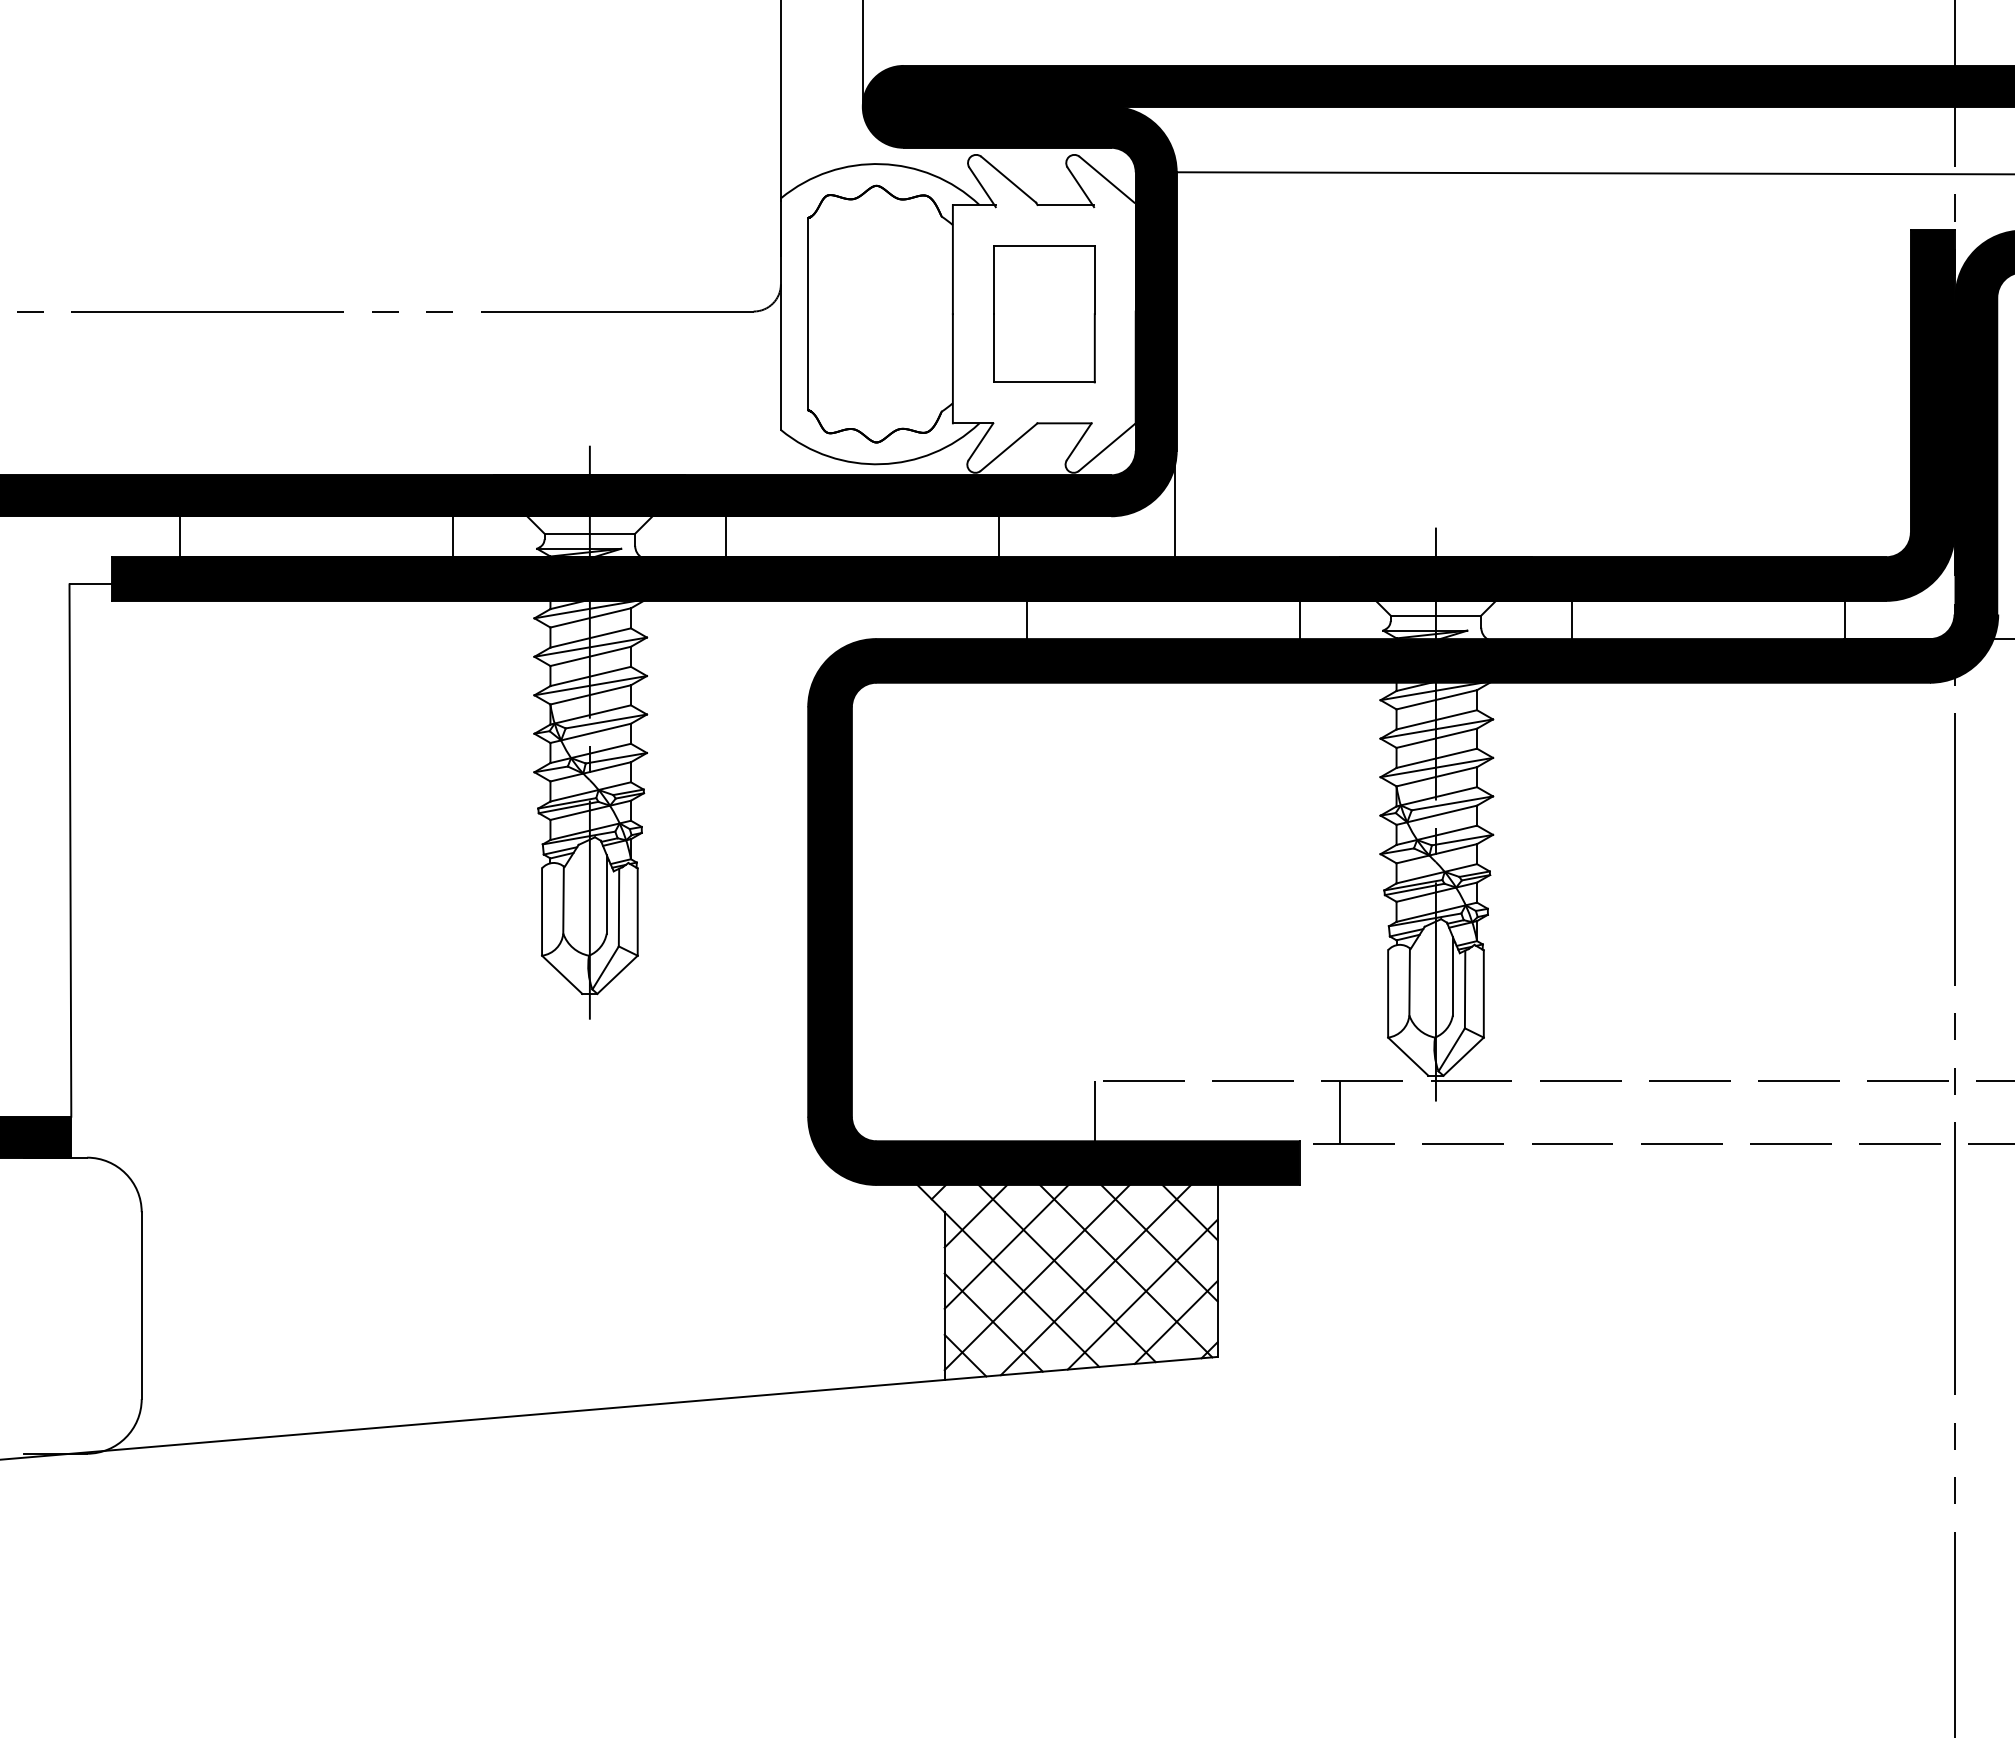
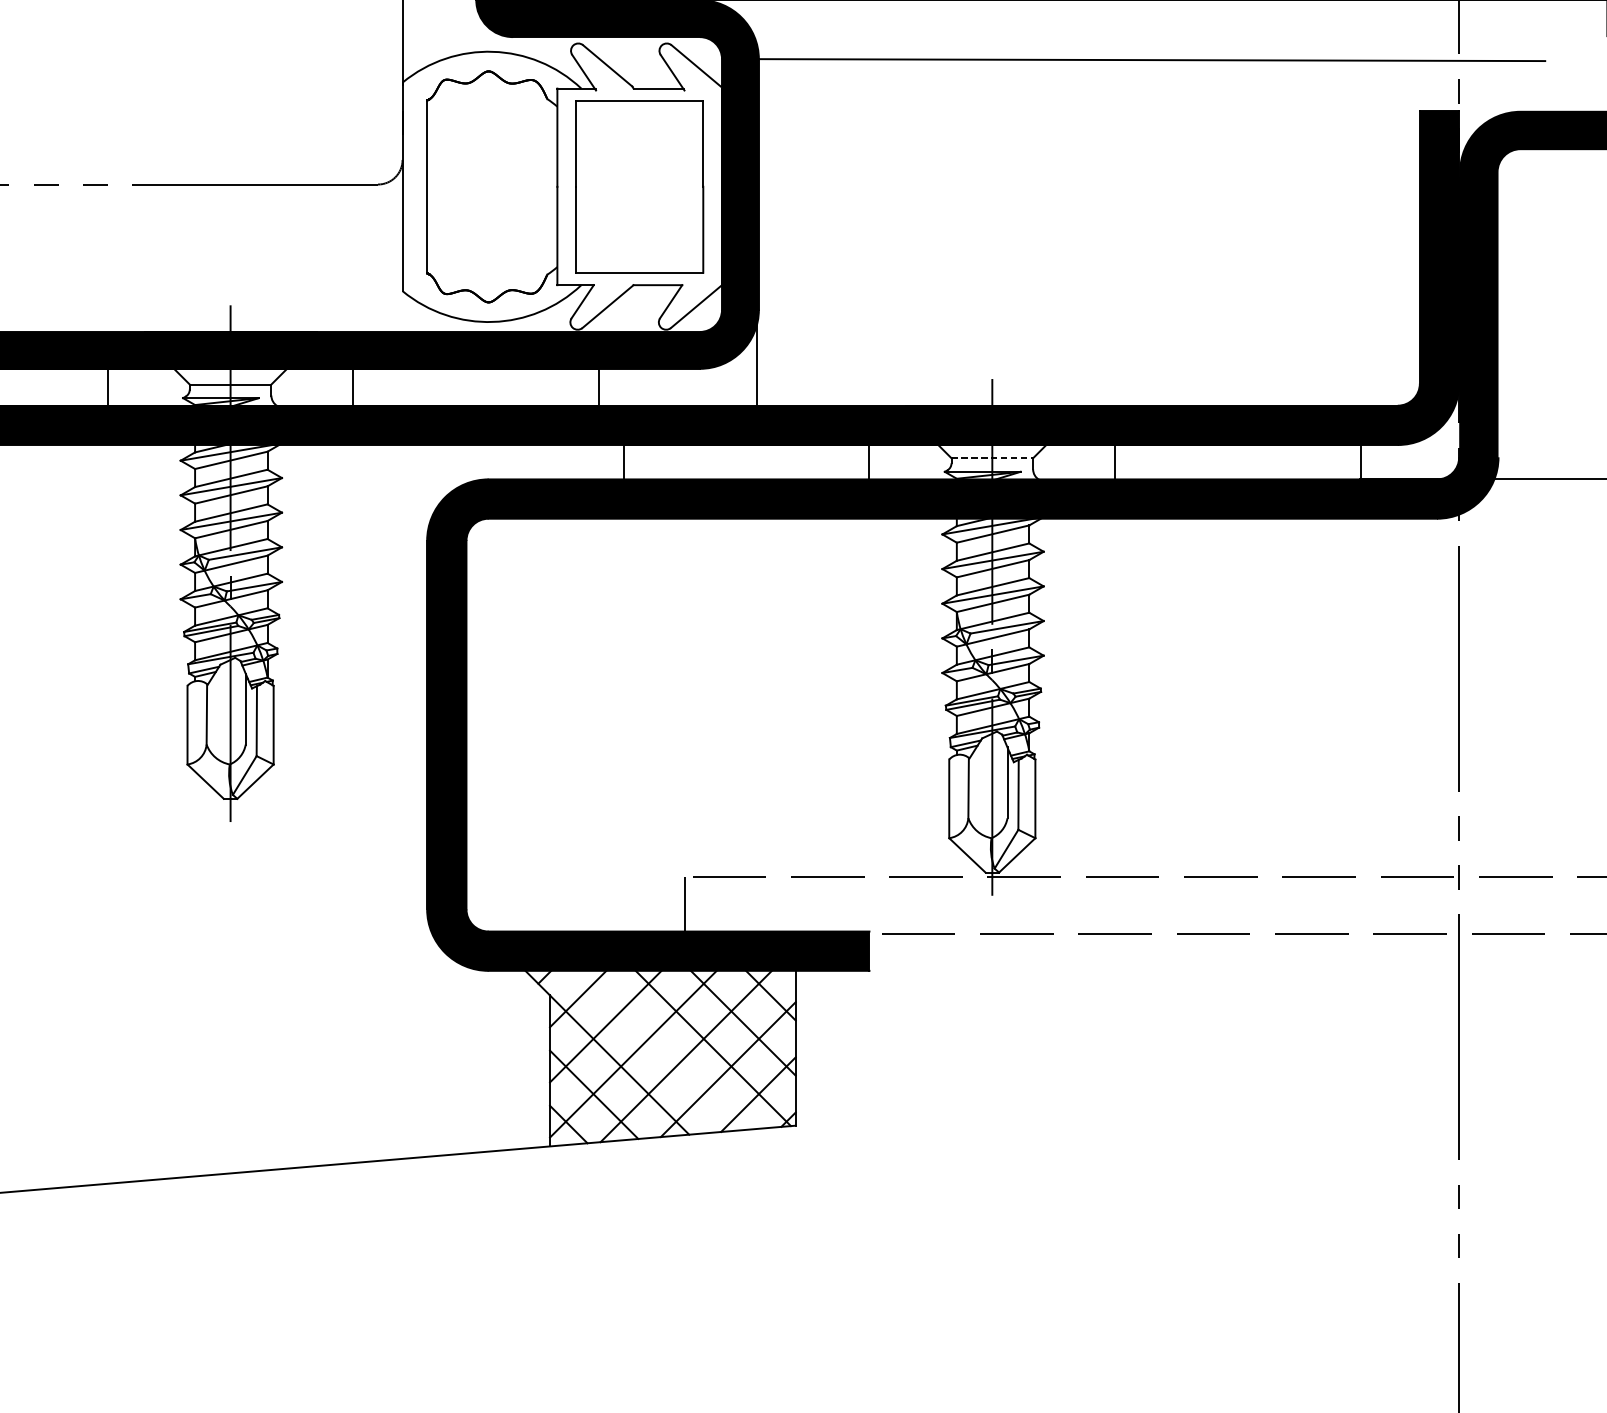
part: (1044, 314) -> (639, 187), size x1.4
line: (1436, 615) -> (992, 458), solid -> dashed
line: (1340, 1112) -> (906, 905), removed
line: (1066, 1273) -> (659, 1050), removed

